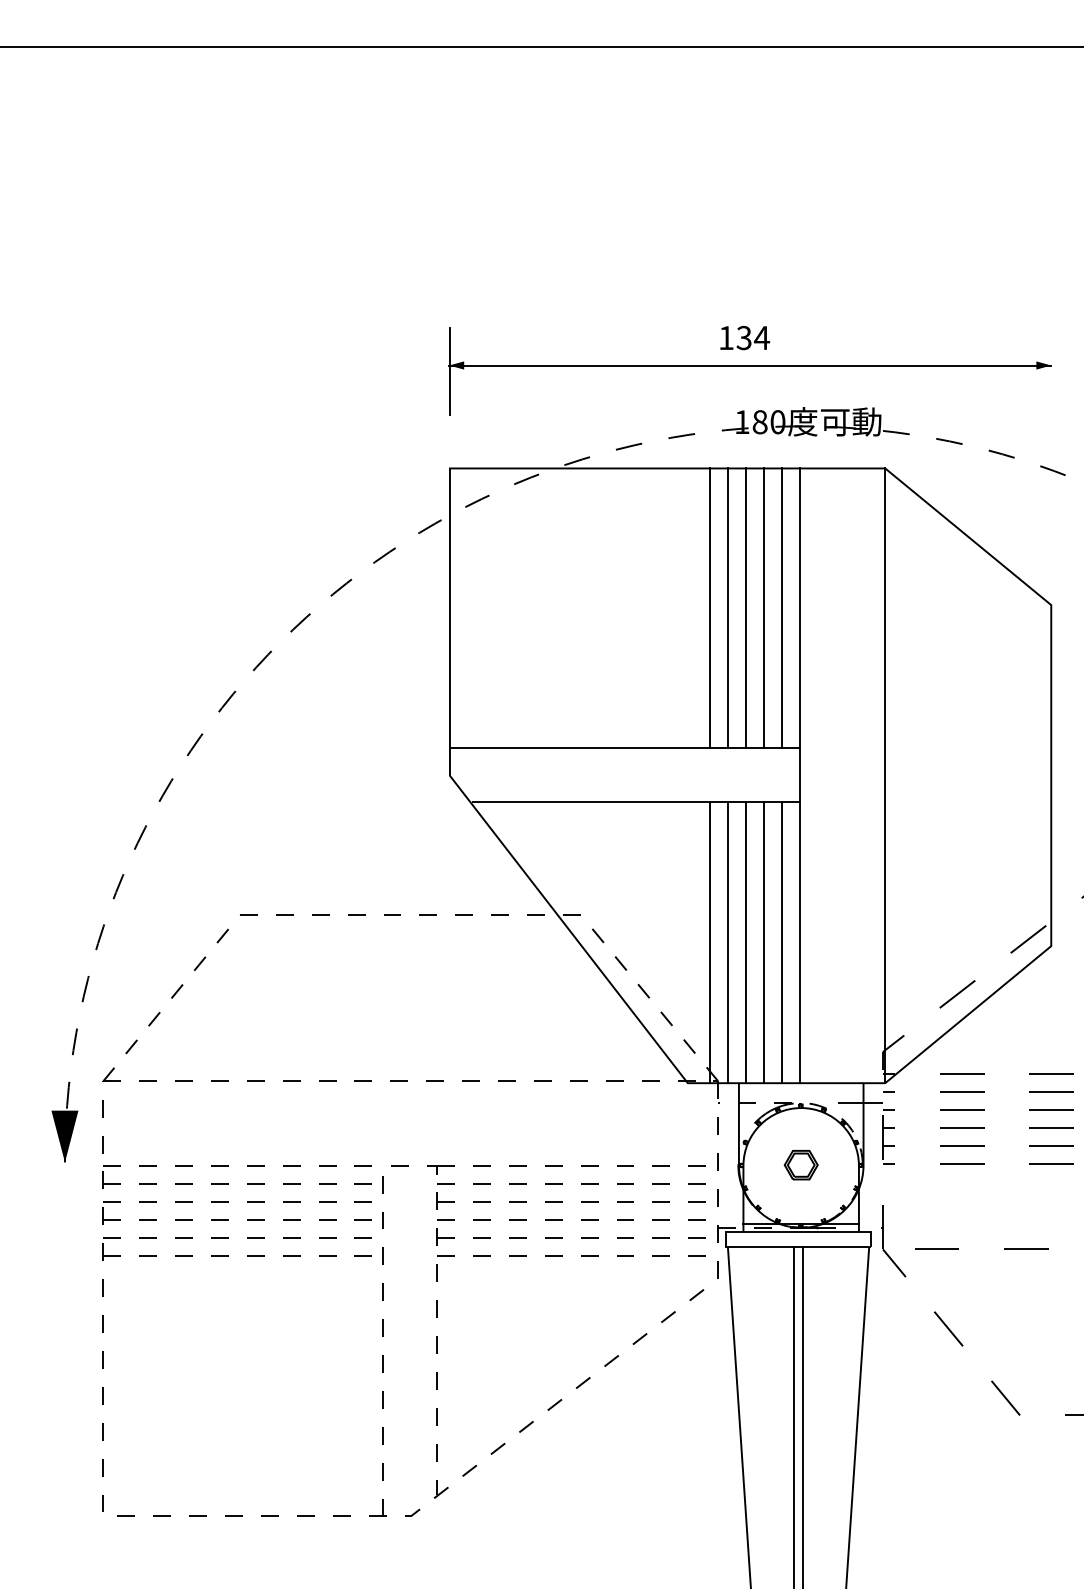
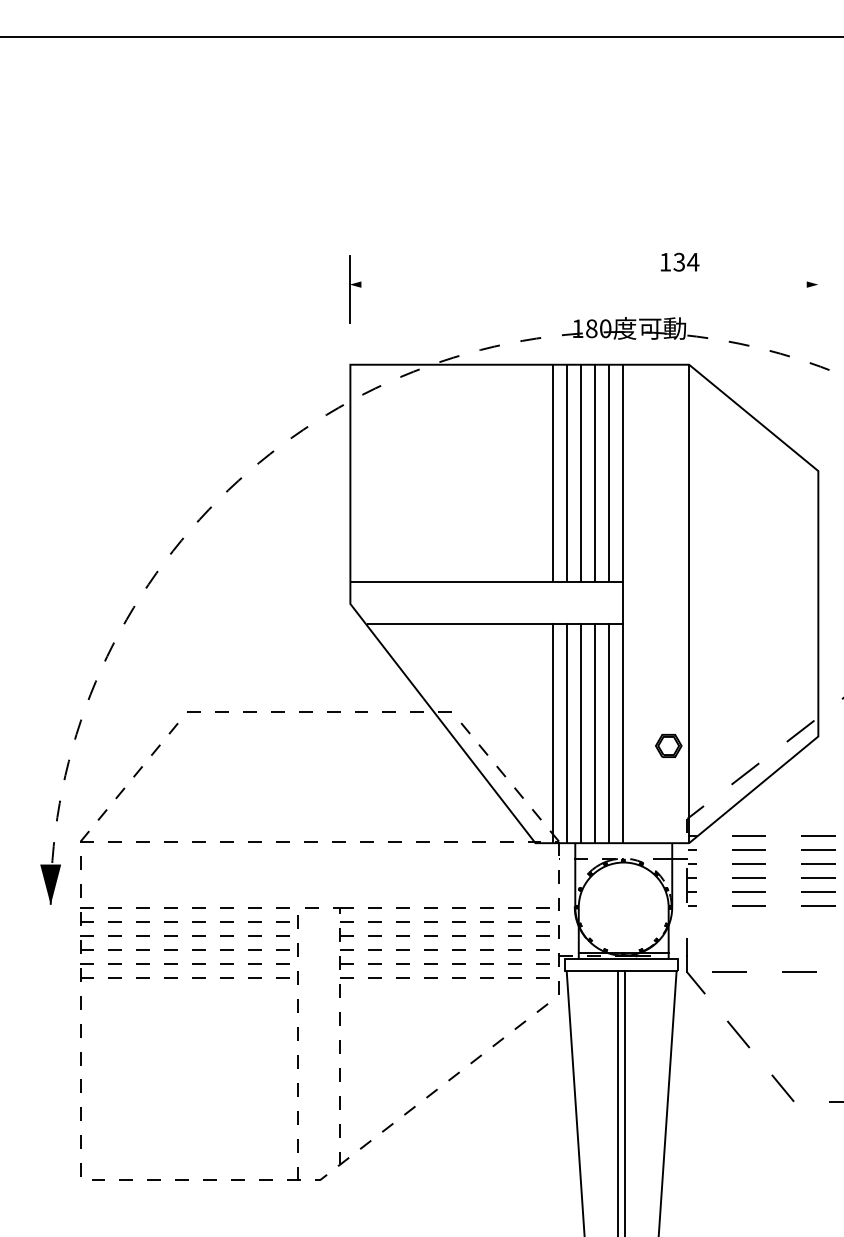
text: (744, 337) -> (679, 261), moved
line: (749, 365) -> (583, 284), removed
part: (800, 1164) -> (668, 745), moved

